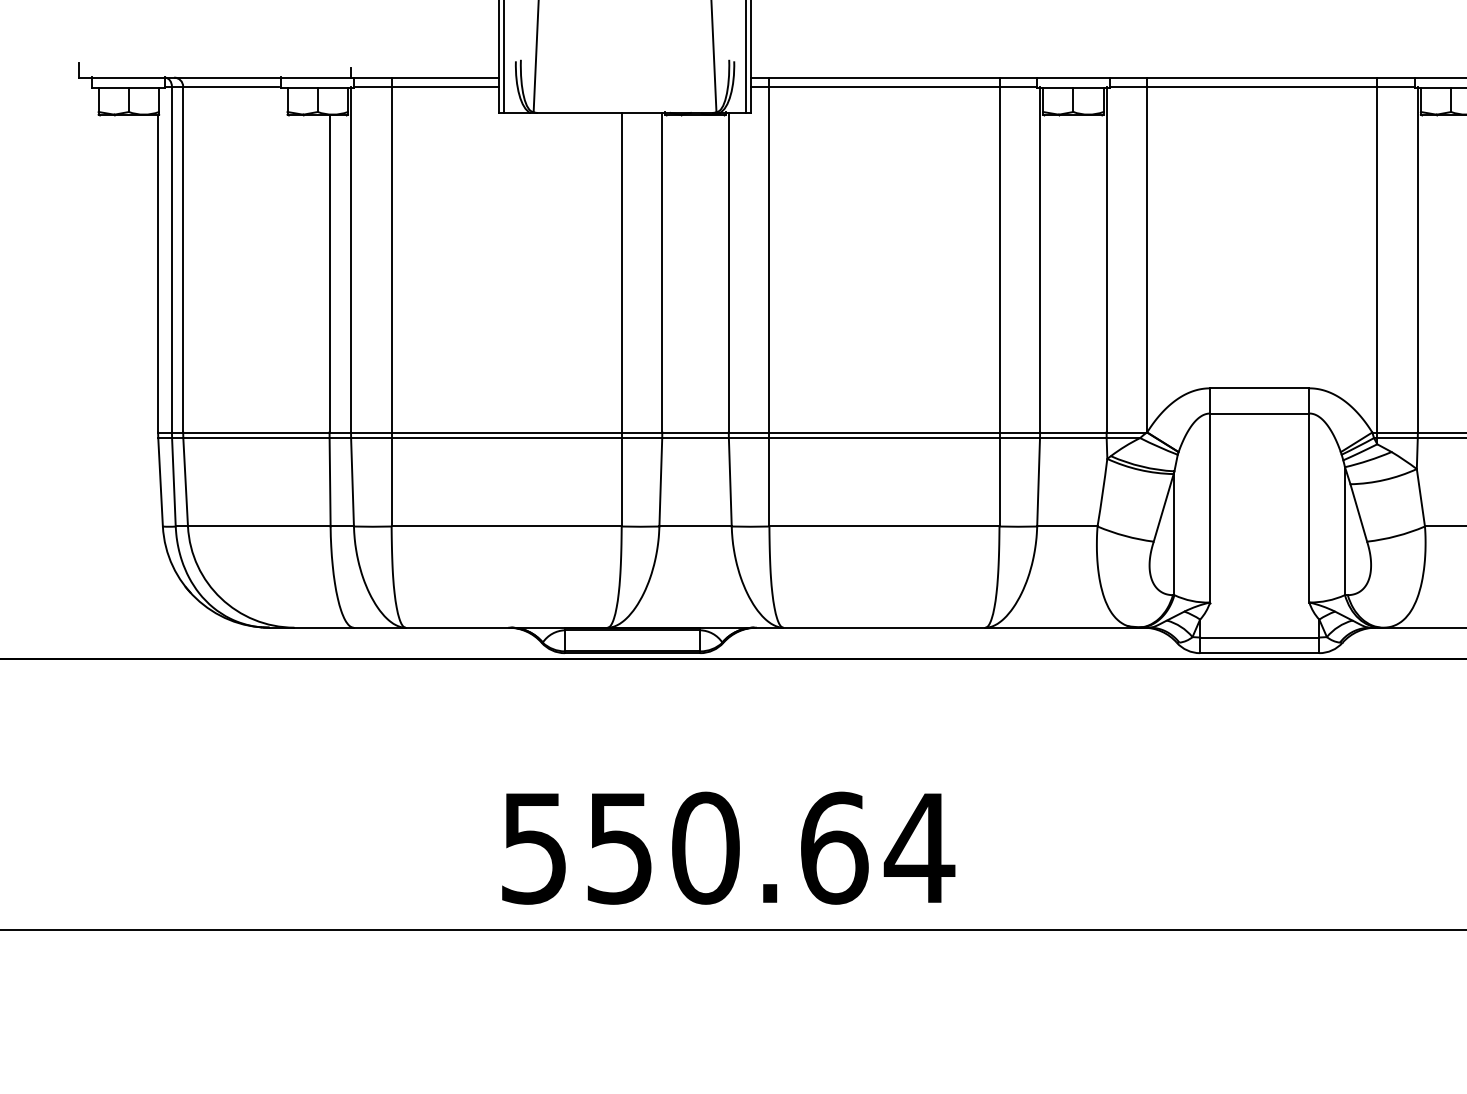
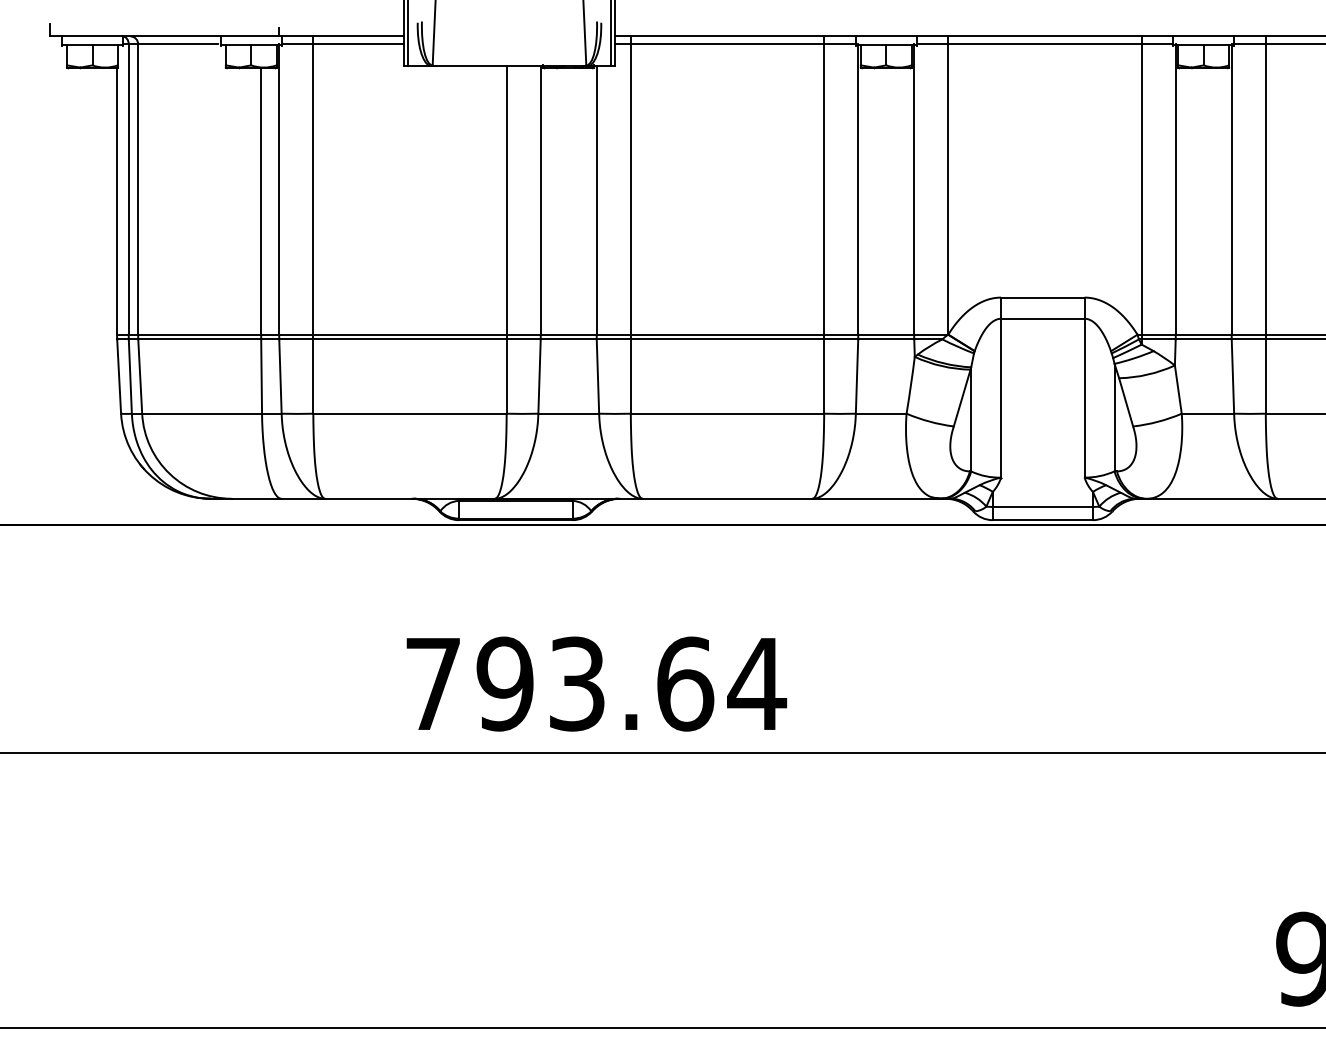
text: (620, 847) -> (505, 683), 550.64 -> 793.64

